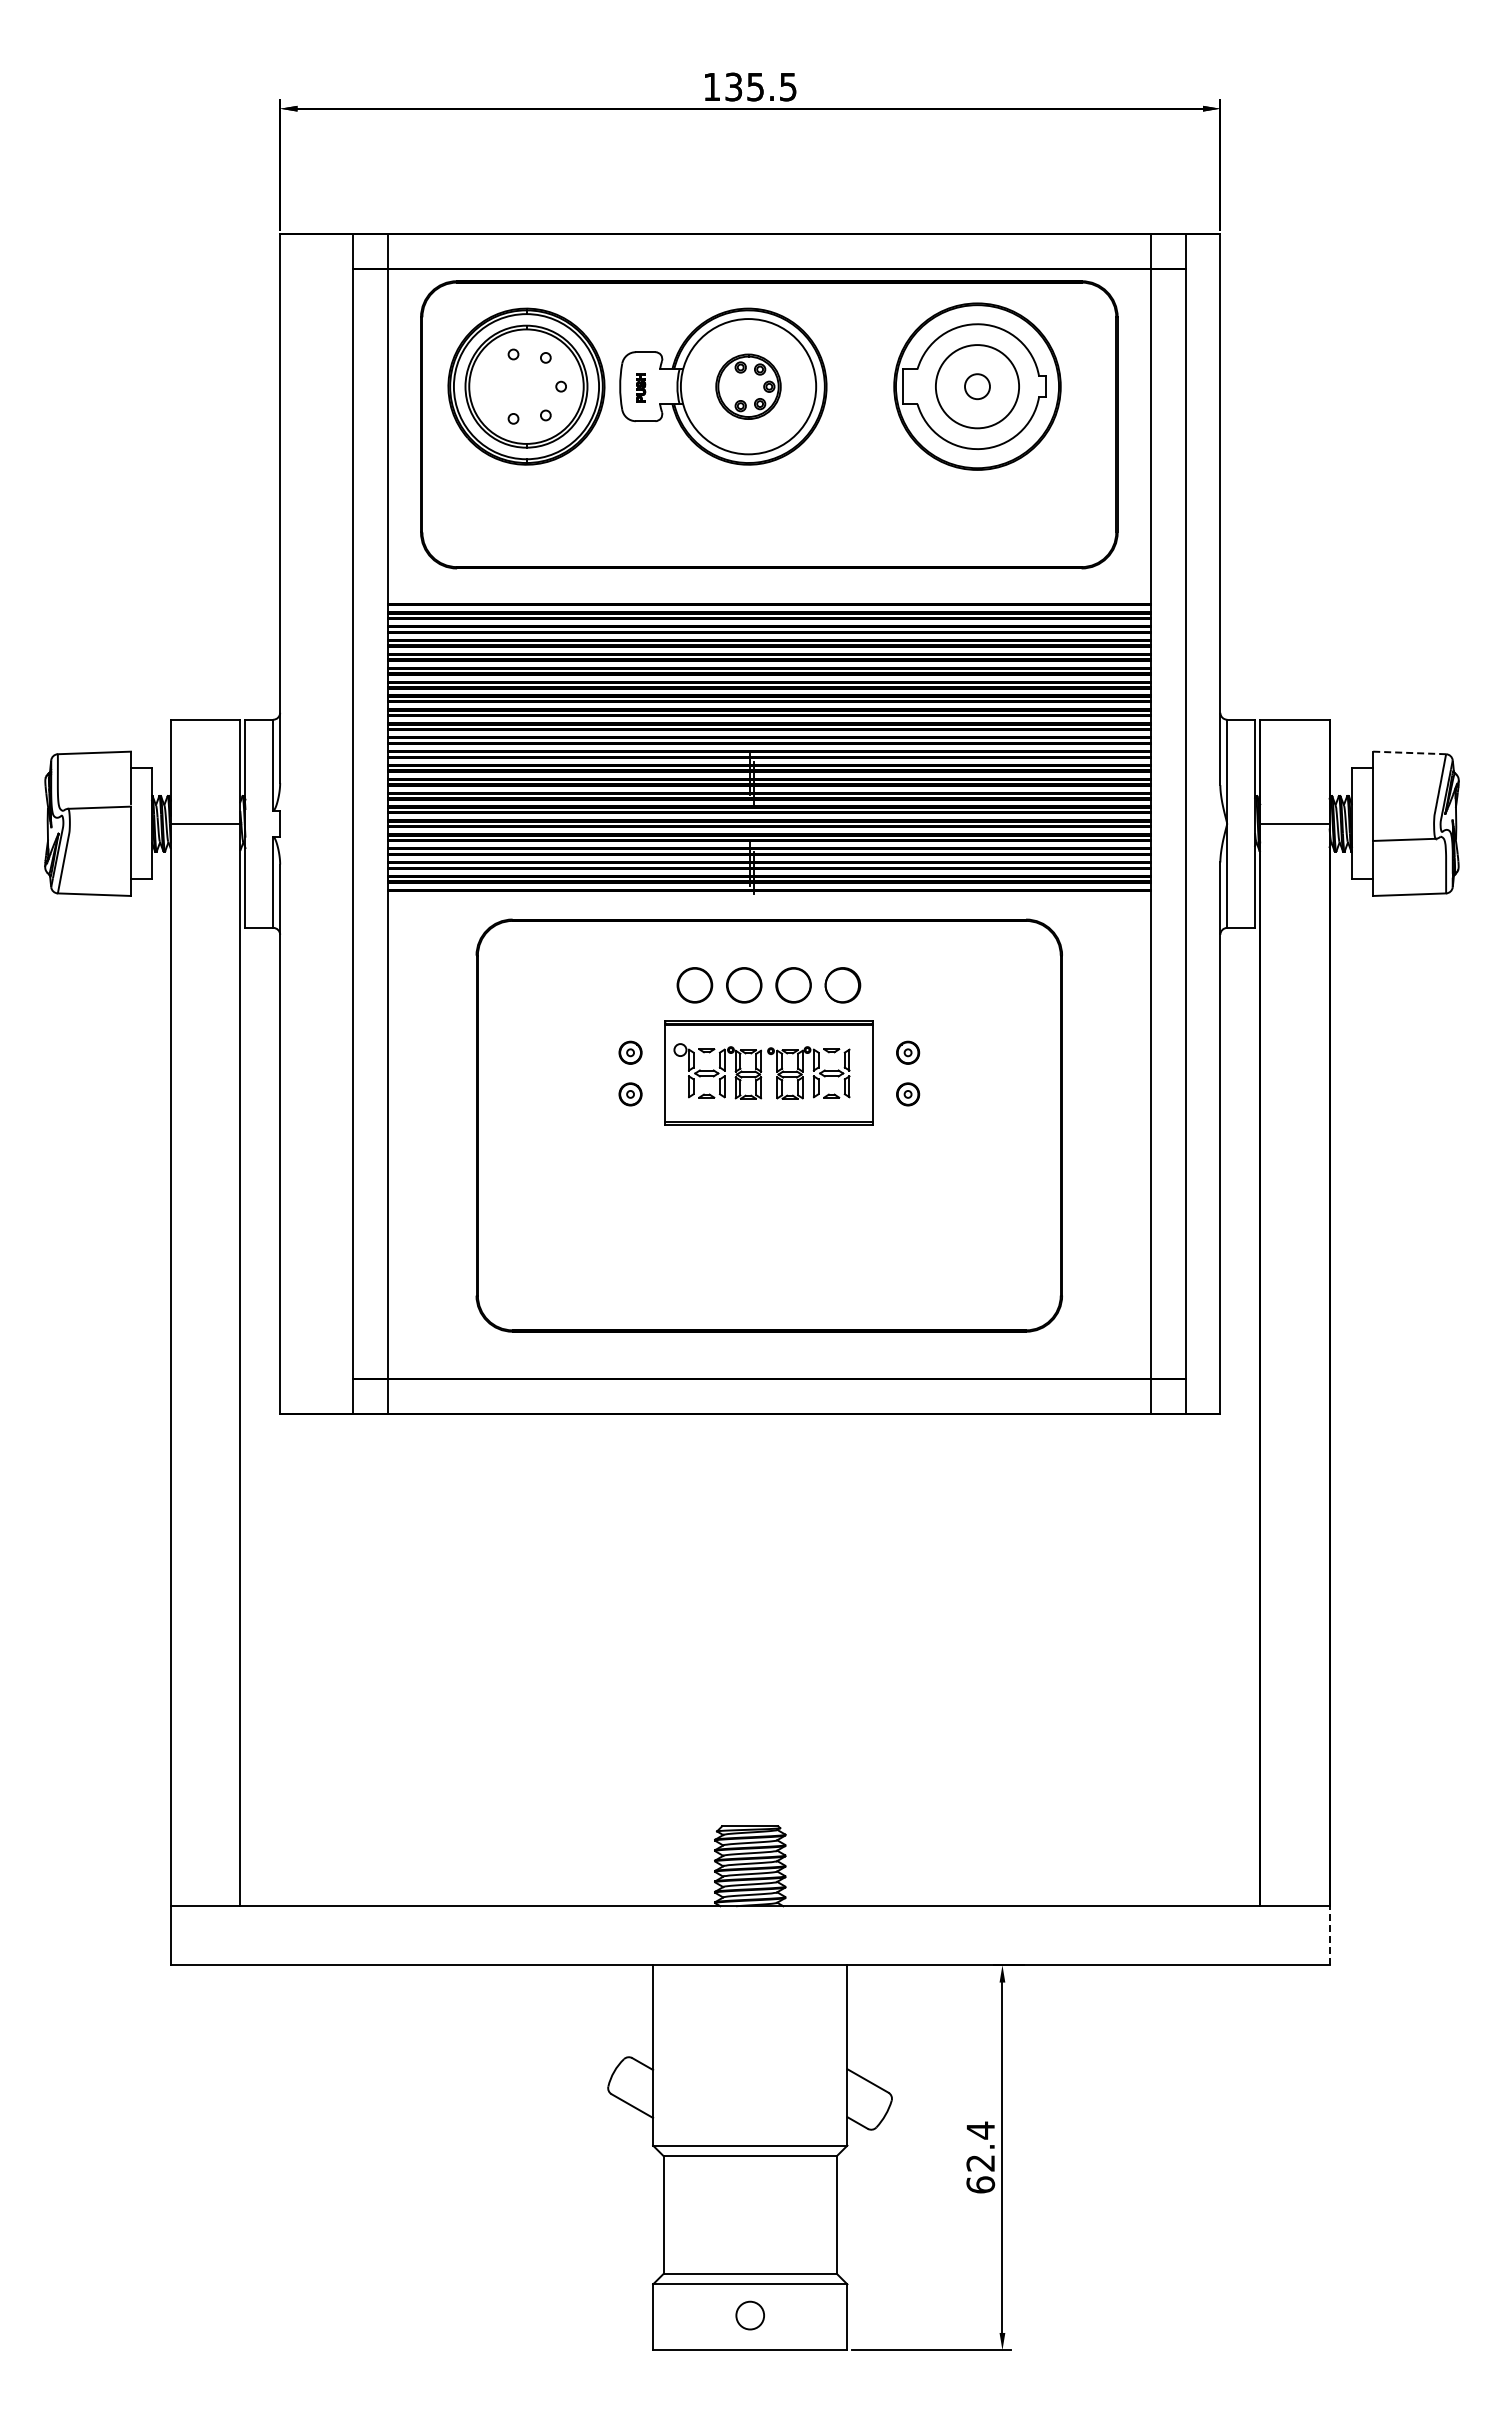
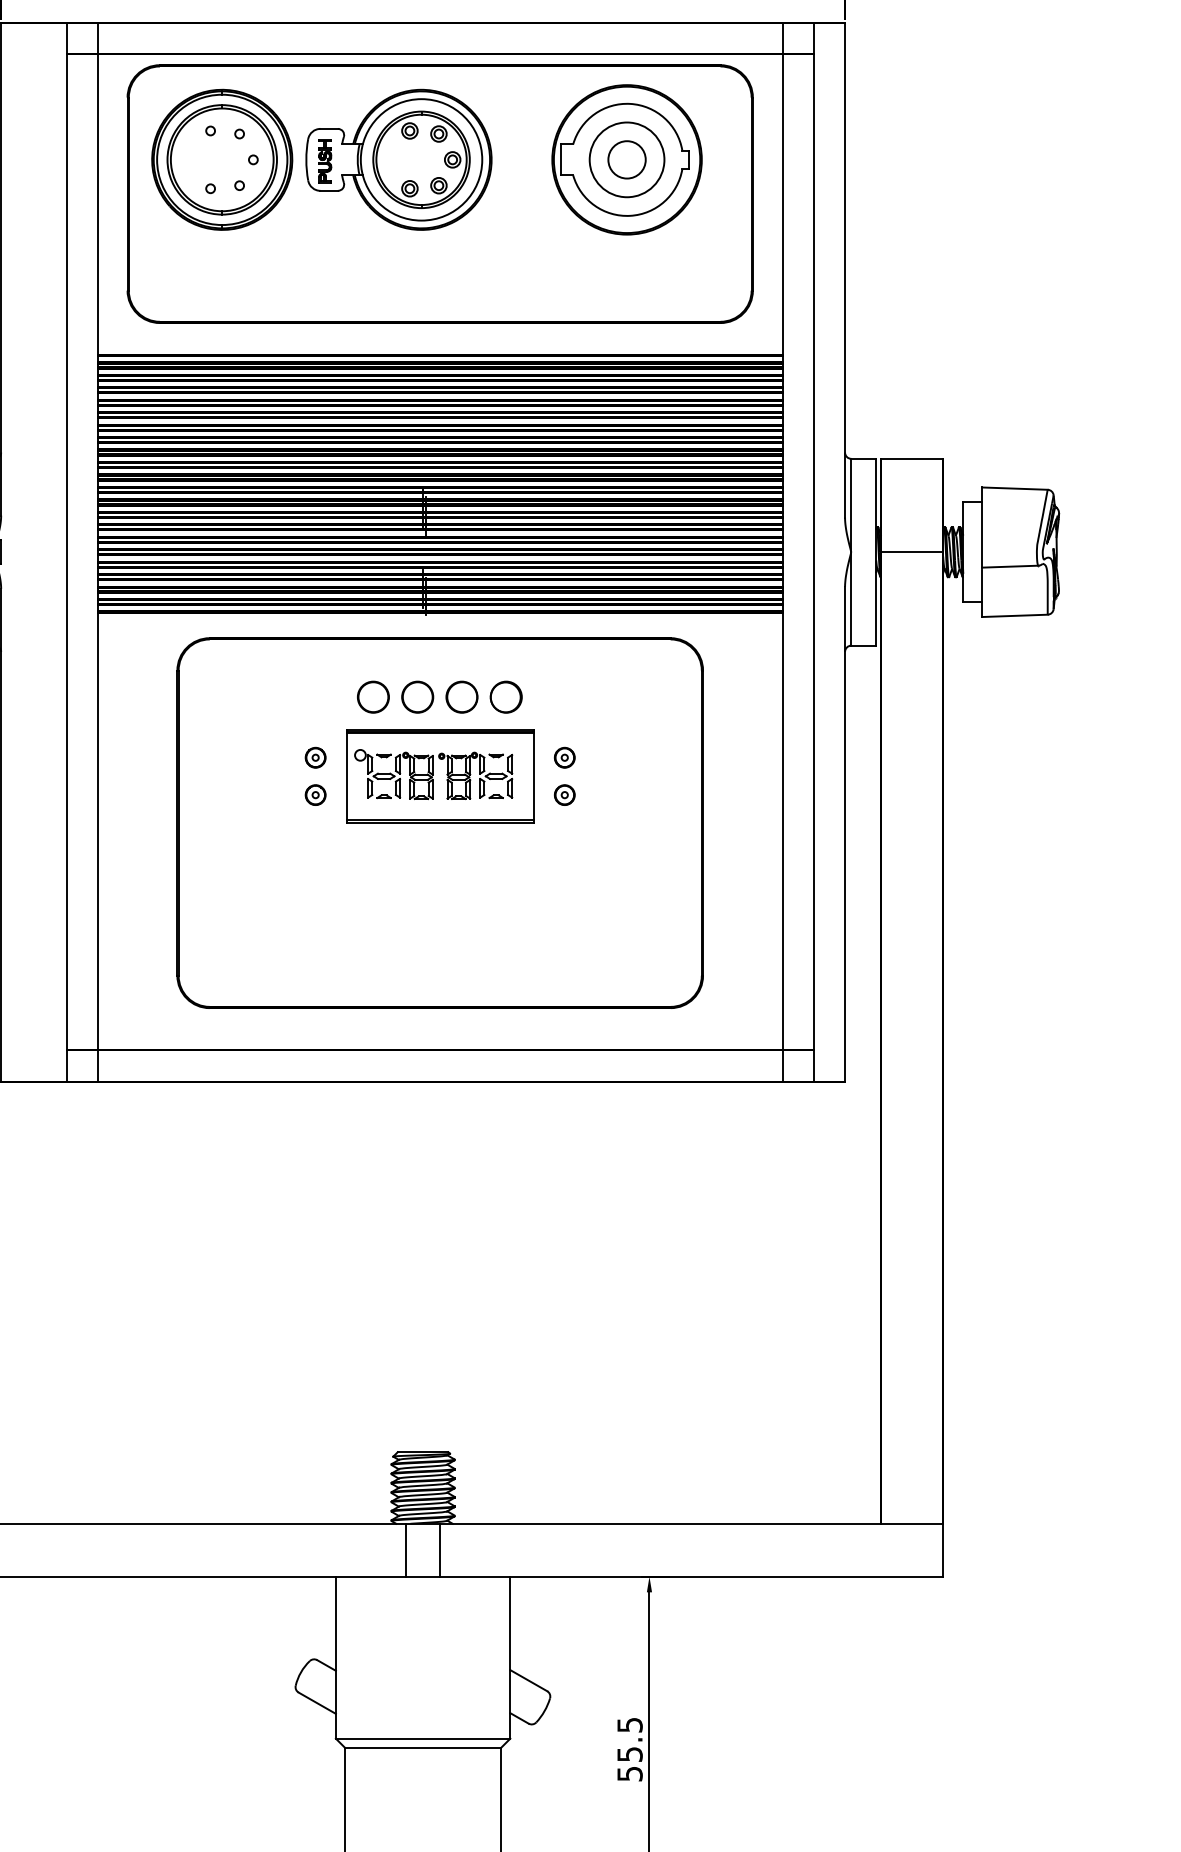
part: (748, 386) -> (421, 159), size x1.67
circle: (977, 386) -> (627, 159), size x1.67
part: (640, 387) -> (324, 160), size x1.67
line: (1409, 752) -> (1014, 488), dashed -> solid
line: (731, 1935) -> (406, 1550), added
line: (769, 1935) -> (440, 1550), added
line: (1329, 1935) -> (943, 1550), dashed -> solid
text: (980, 2157) -> (629, 1749), 62.4 -> 55.5

